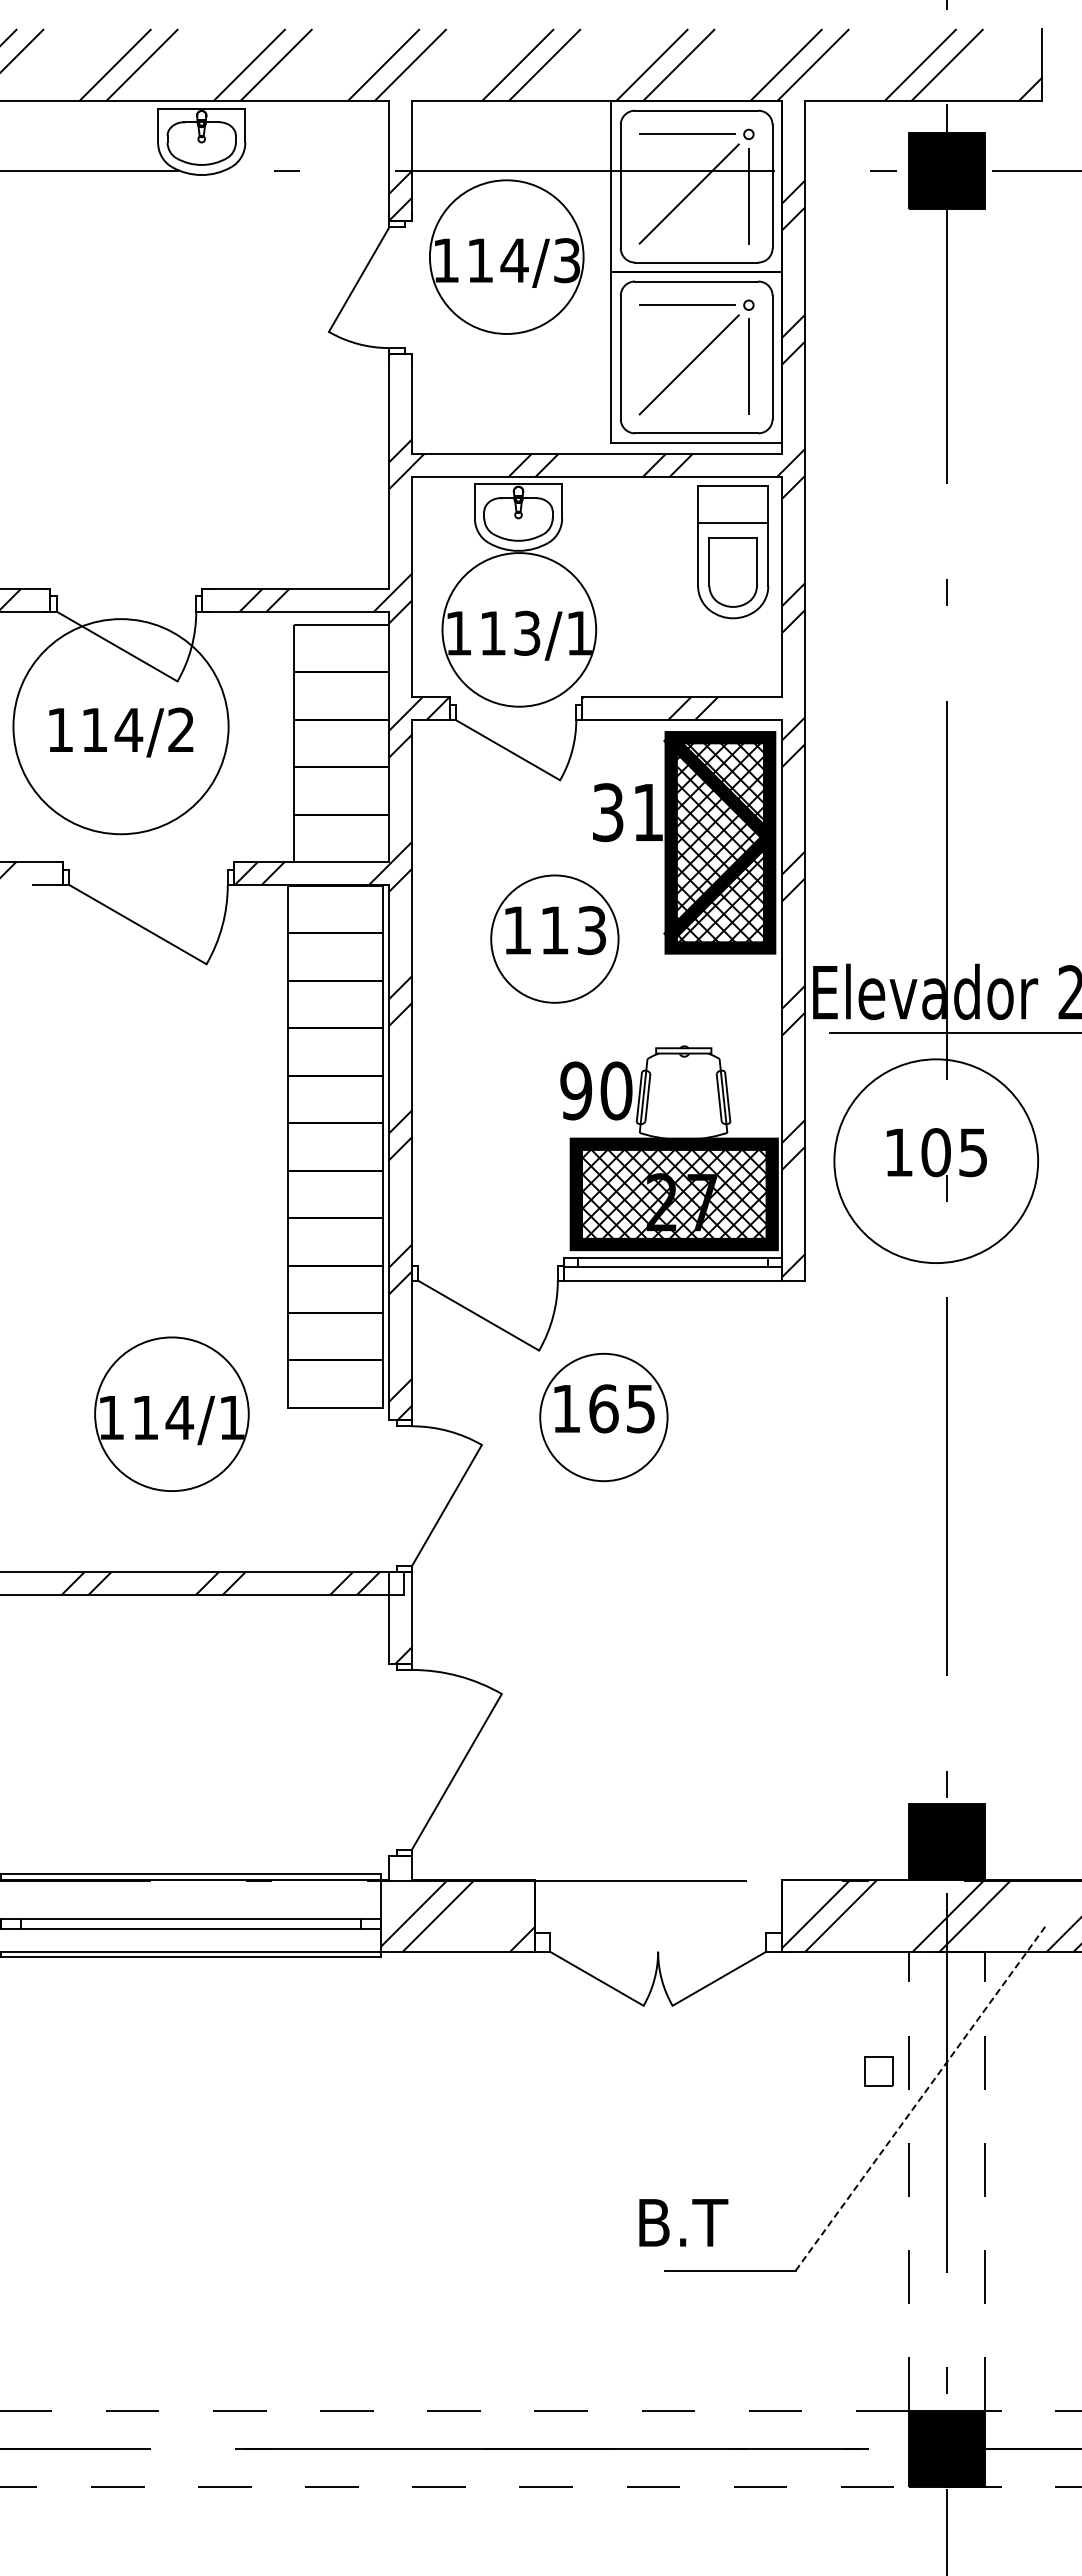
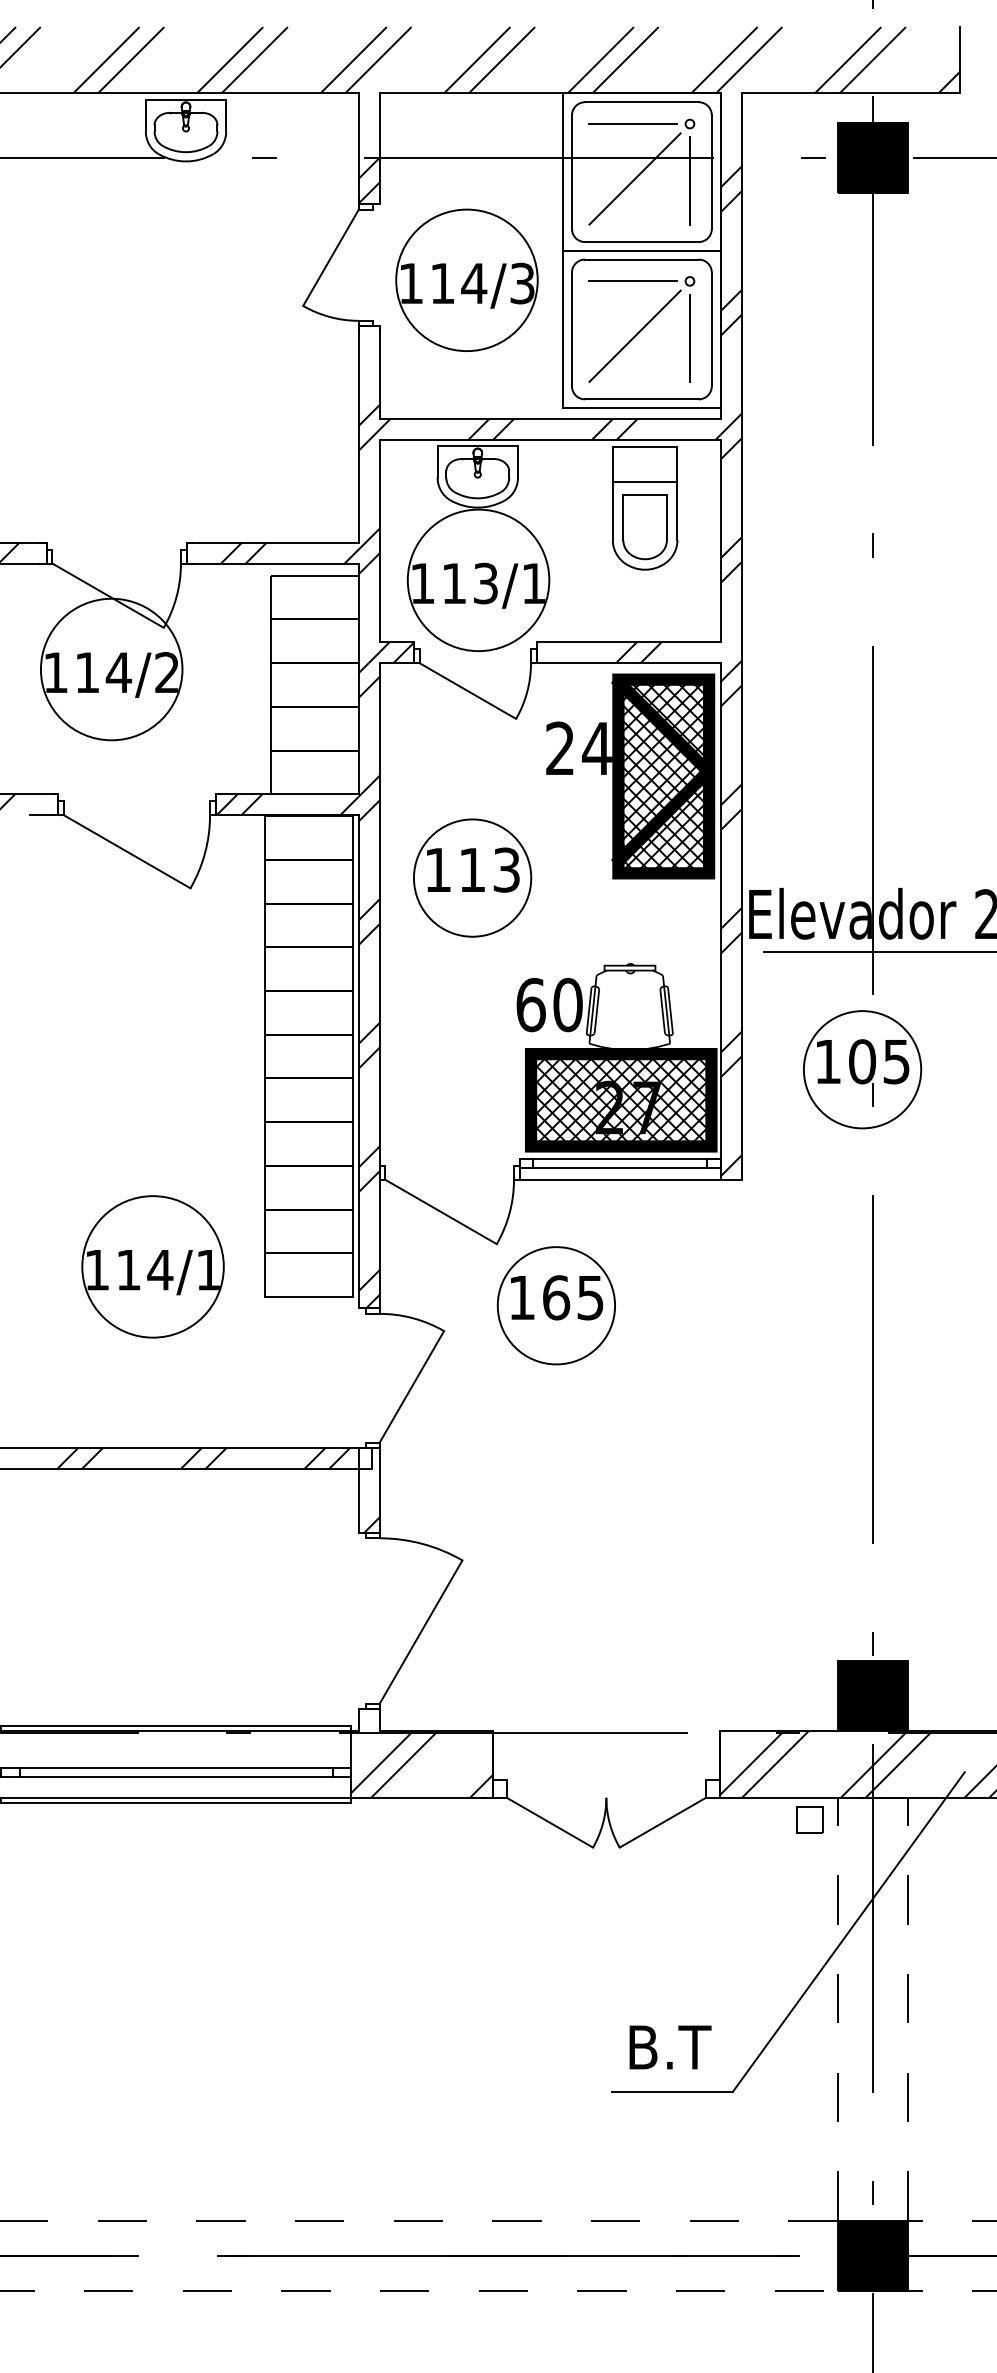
part: (506, 256) -> (466, 279), moved
part: (733, 552) -> (645, 509), moved
circle: (120, 726) -> (111, 669), size x0.71
text: (628, 812) -> (579, 748), 31 -> 24
part: (554, 938) -> (472, 877), moved
text: (576, 1090) -> (531, 1004), 90 -> 60
circle: (935, 1160) -> (861, 1069), size x0.62
part: (171, 1413) -> (152, 1266), moved
part: (878, 2071) -> (809, 1819), moved
line: (921, 2097) -> (848, 1932), dashed -> solid
text: (683, 2222) -> (670, 2047), moved

